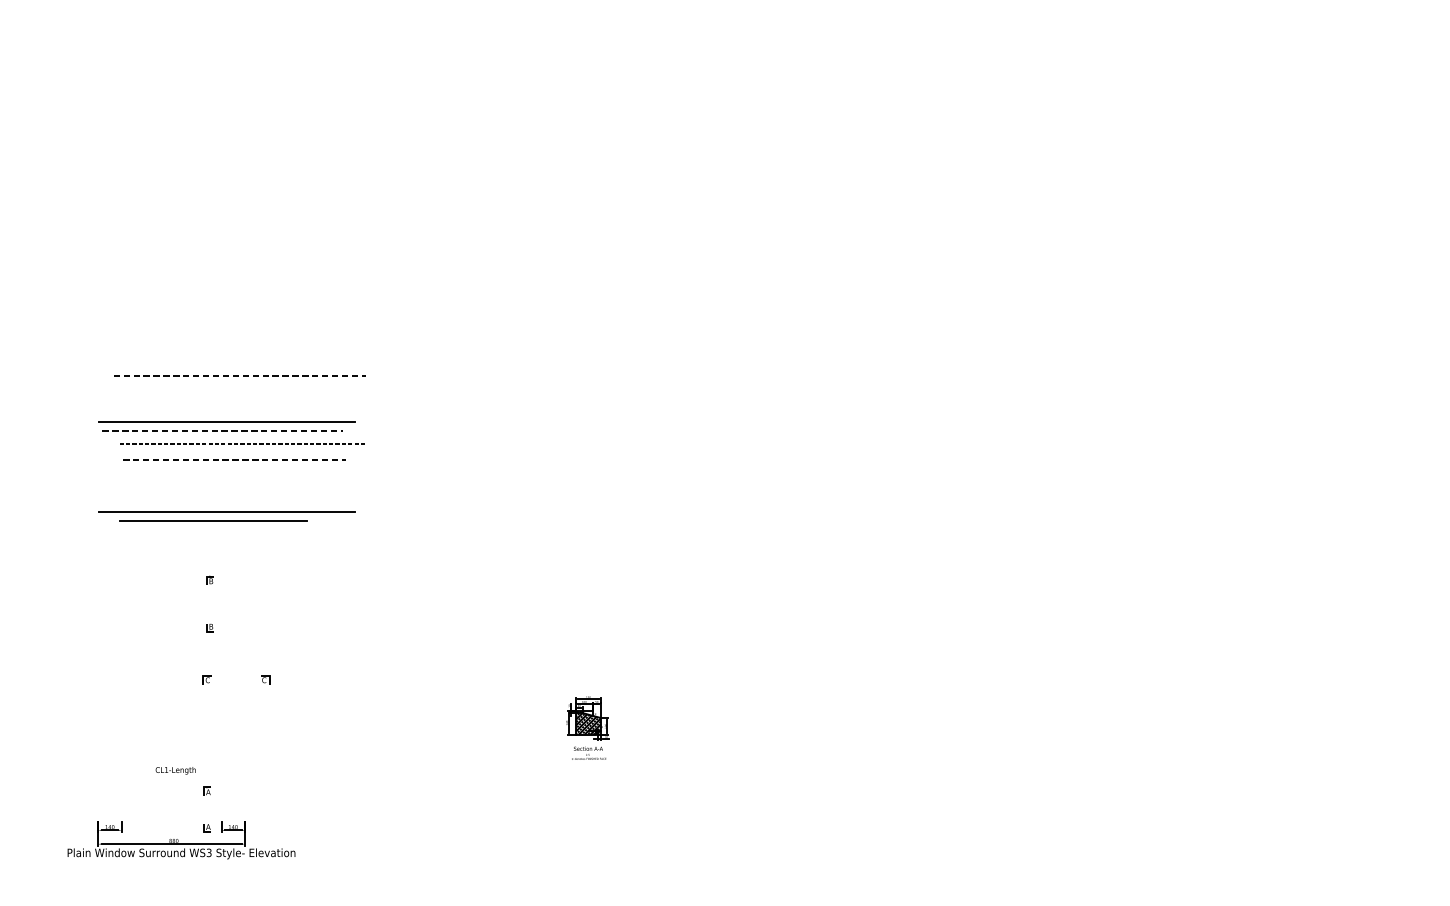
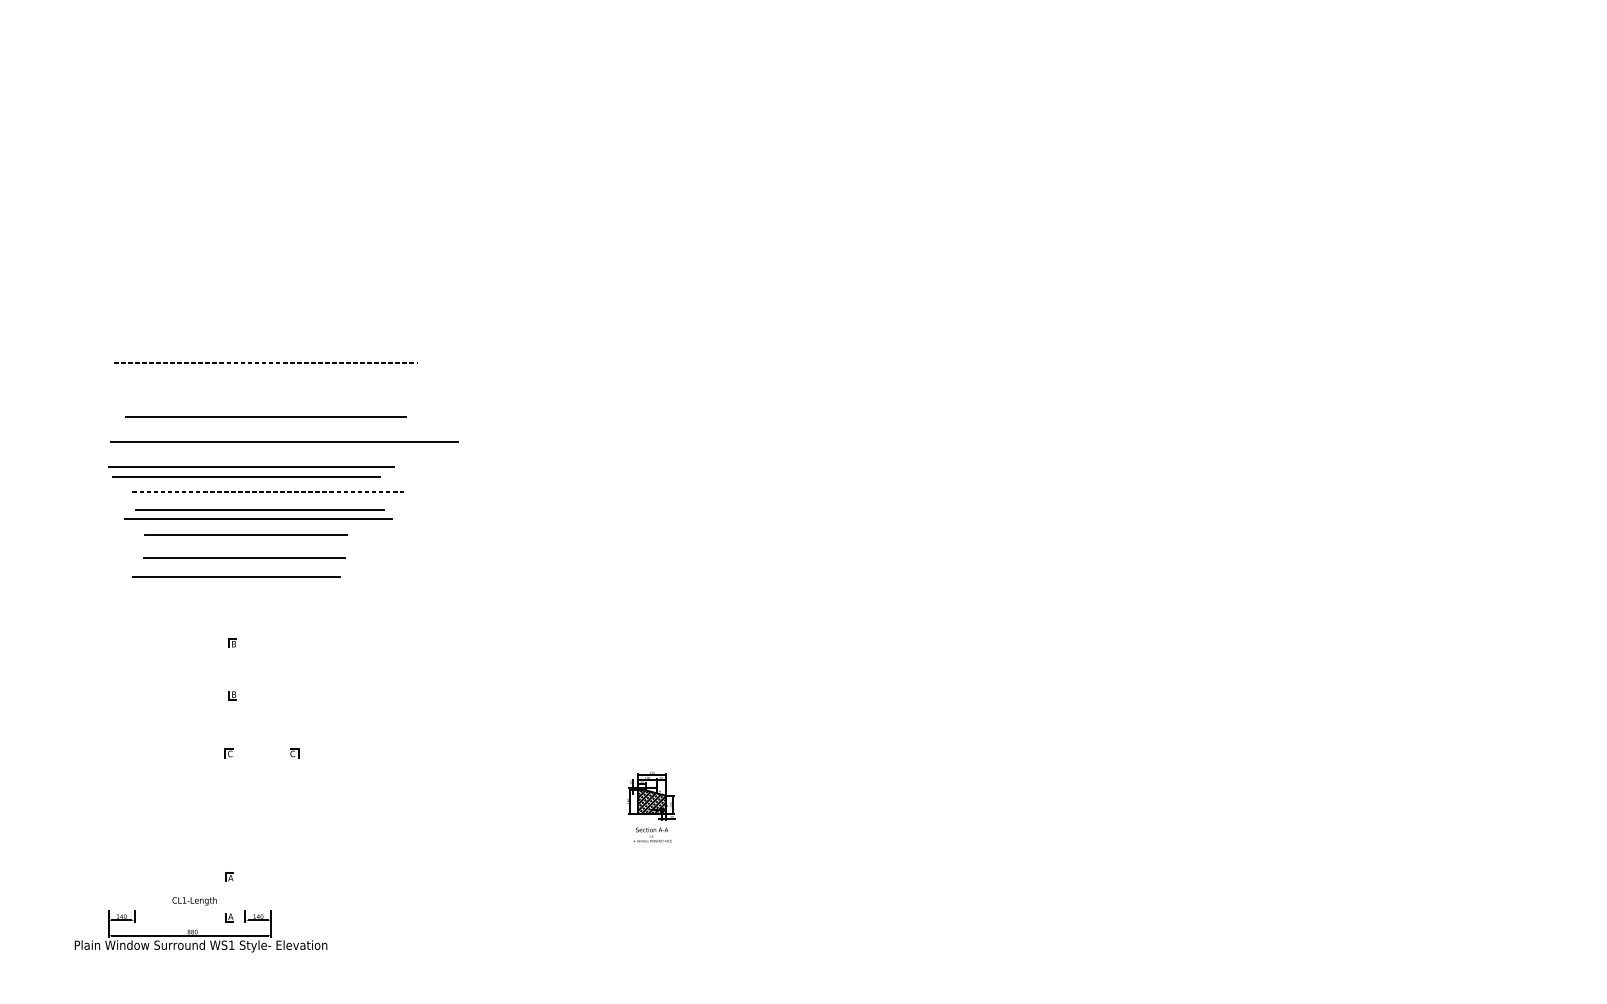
line: (239, 327) -> (265, 362), added
line: (239, 376) -> (265, 417), dashed -> solid
line: (256, 398) -> (284, 441), added
line: (223, 430) -> (247, 477), dashed -> solid
line: (235, 460) -> (260, 510), dashed -> solid
line: (232, 468) -> (257, 519), added
line: (221, 482) -> (245, 534), added
line: (220, 503) -> (244, 557), added
line: (227, 511) -> (251, 566), removed
text: (175, 770) -> (194, 901), moved
text: (208, 852) -> (231, 944), WS3 -> WS1

